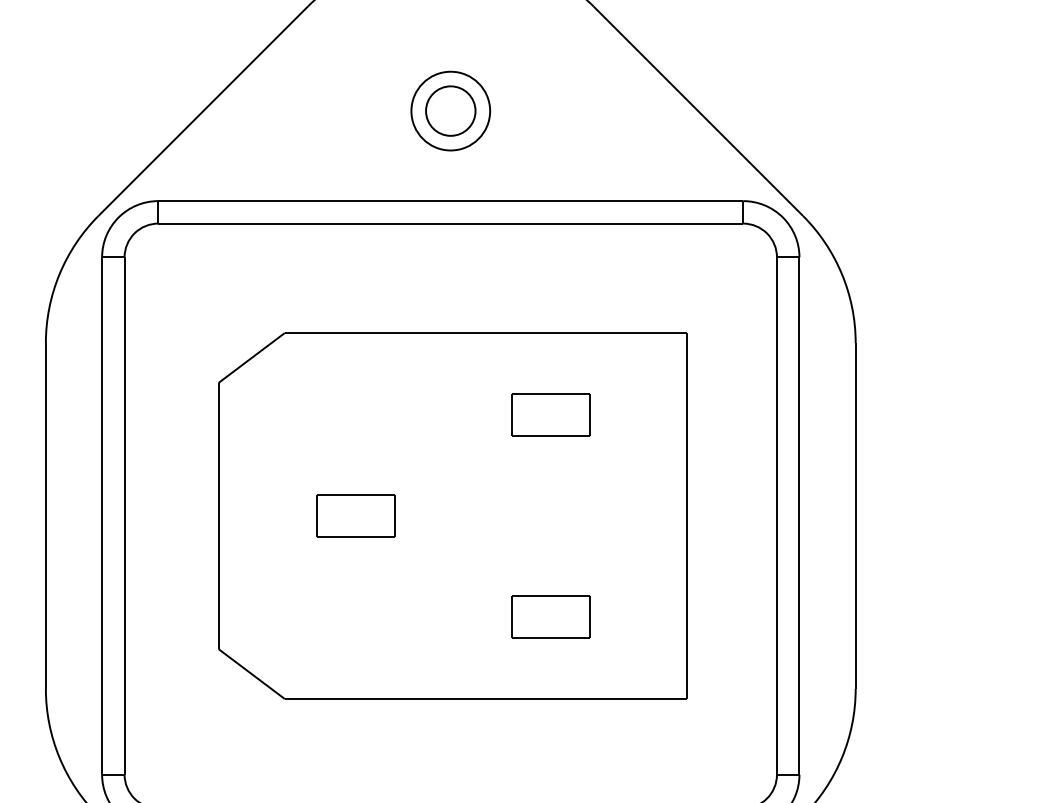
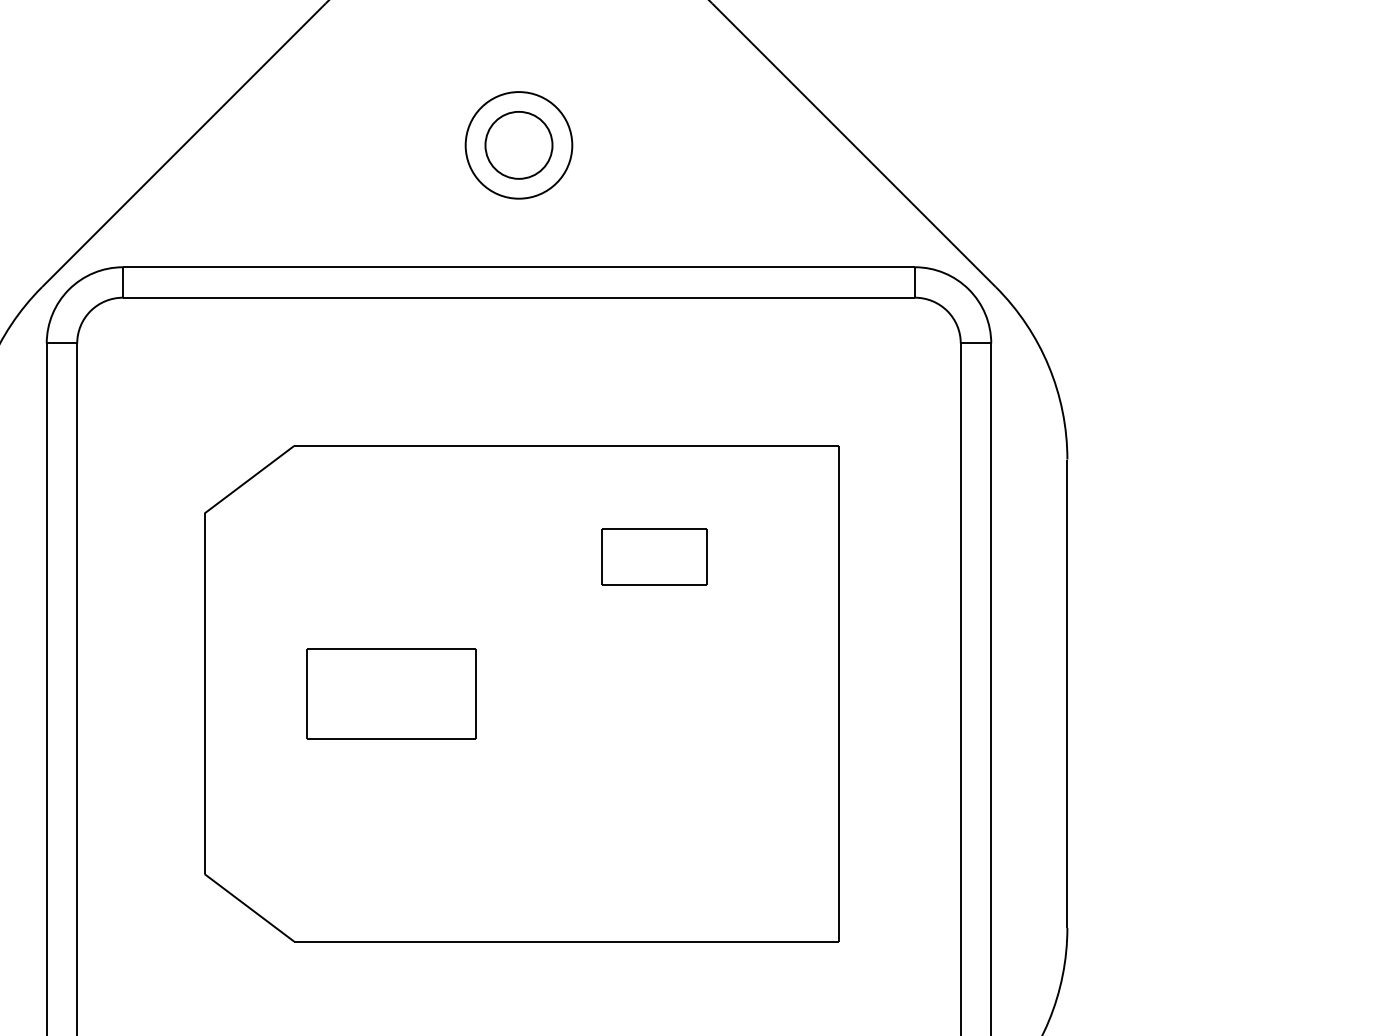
part: (355, 515) -> (389, 693), size x1.6
part: (550, 616) -> (654, 829), removed

